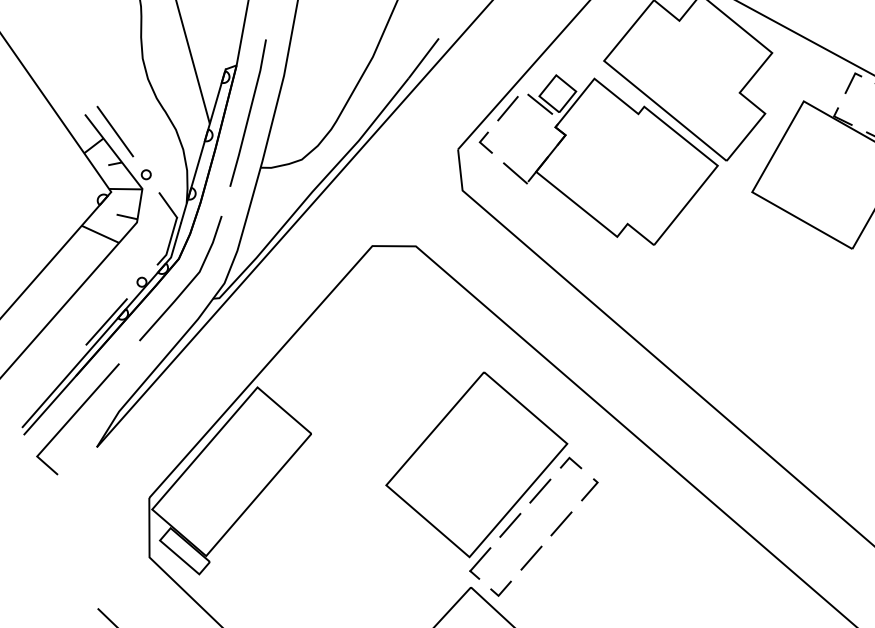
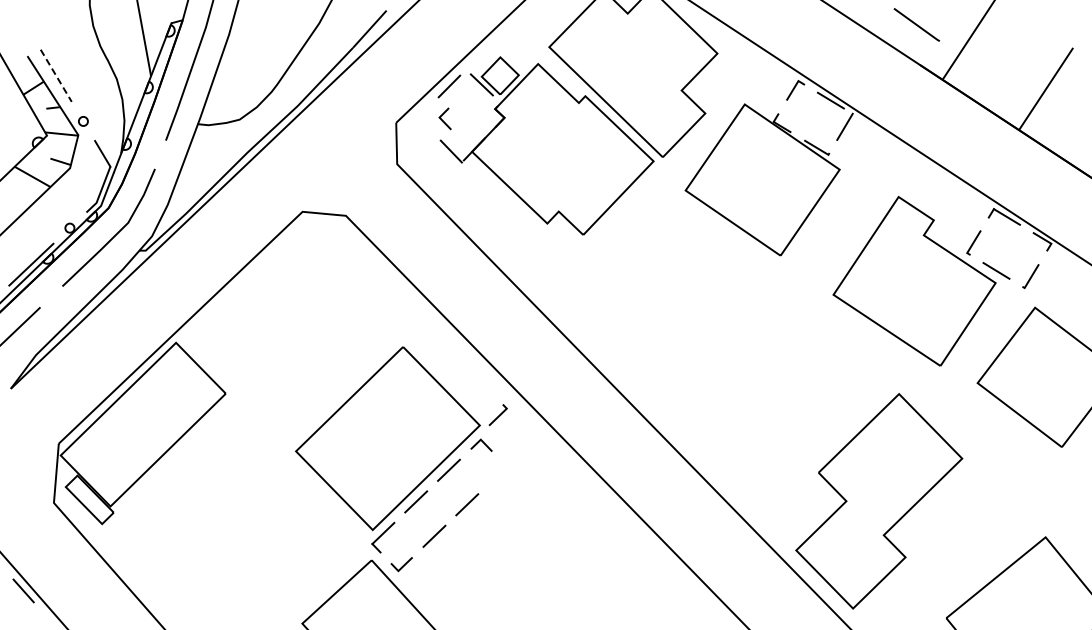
line: (115, 132) -> (56, 76), solid -> dashed
line: (482, 143) -> (442, 119), moved
line: (589, 490) -> (498, 415), moved

